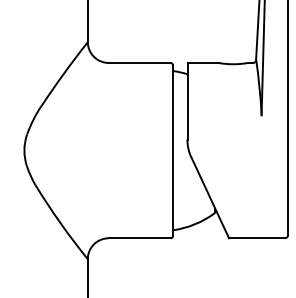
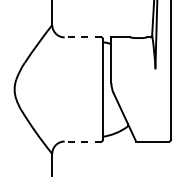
line: (138, 63) -> (82, 37), solid -> dashed
line: (138, 238) -> (82, 141), solid -> dashed

